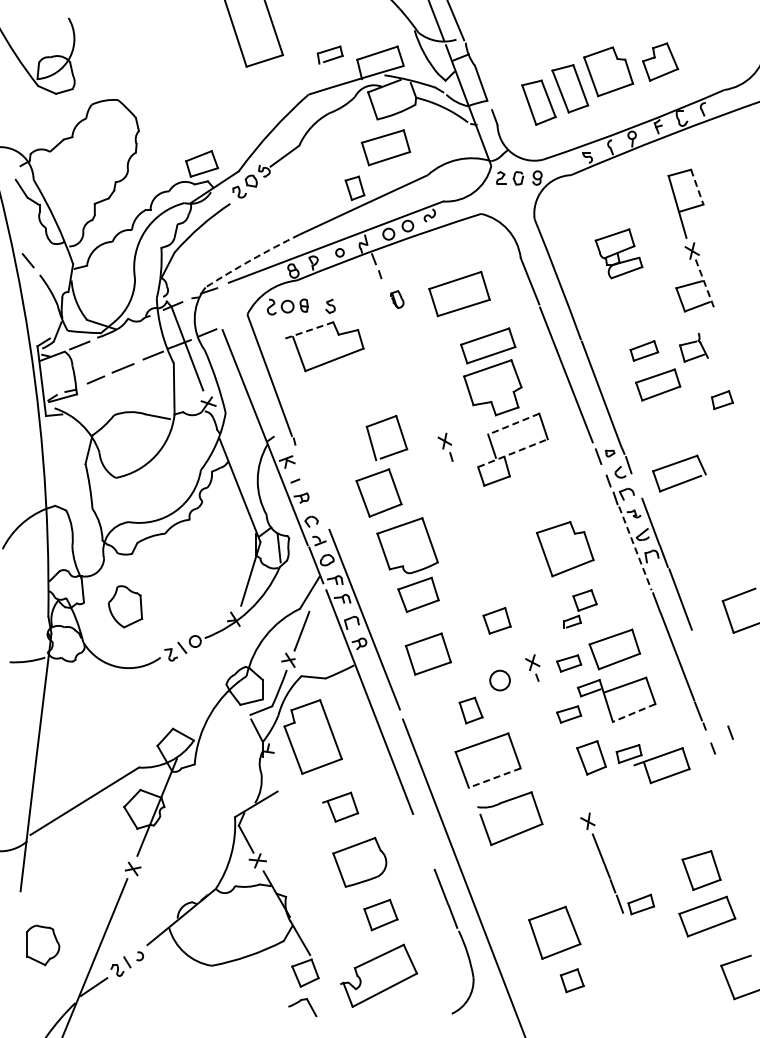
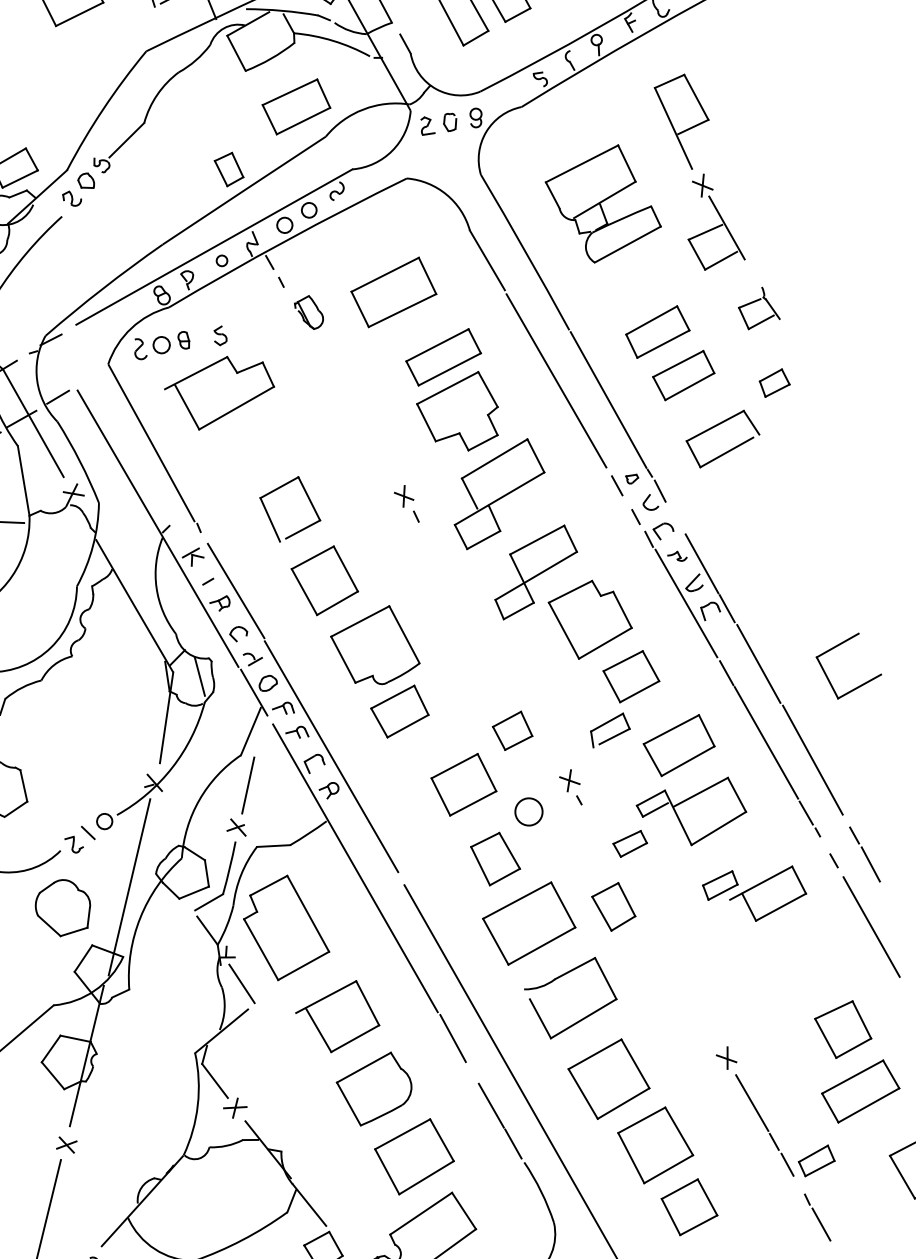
part: (385, 147) -> (295, 106), moved
line: (697, 187) -> (696, 97), dashed -> solid
part: (618, 253) -> (602, 204), size x1.67
arc: (251, 259) -> (102, 288), dashed -> solid
line: (705, 284) -> (727, 228), dashed -> solid
part: (397, 299) -> (310, 312), size x1.43
line: (309, 330) -> (196, 373), dashed -> solid
part: (693, 347) -> (757, 307), moved
part: (644, 350) -> (658, 331), size x1.67
line: (513, 424) -> (494, 459), dashed -> solid
part: (400, 432) -> (307, 498), moved
line: (512, 453) -> (499, 499), dashed -> solid
part: (683, 481) -> (730, 448), moved
line: (314, 490) -> (236, 590), added
part: (530, 509) -> (535, 572), added
line: (635, 548) -> (686, 603), dashed -> solid
part: (580, 608) -> (623, 696), size x1.67
part: (427, 653) -> (462, 784), moved
part: (569, 663) -> (620, 774), removed
line: (708, 674) -> (812, 760), added
line: (205, 691) -> (128, 887), added
part: (155, 698) -> (62, 907), added
part: (470, 710) -> (494, 858), size x1.43
line: (633, 713) -> (717, 829), dashed -> solid
line: (738, 755) -> (870, 865), added
part: (591, 757) -> (613, 906), moved
line: (276, 772) -> (242, 983), added
line: (494, 778) -> (541, 946), dashed -> solid
line: (732, 799) -> (870, 926), added
part: (340, 807) -> (337, 1018), size x1.67
line: (420, 834) -> (452, 1038), added
part: (607, 868) -> (763, 1118), moved
part: (528, 880) -> (609, 1079), added
part: (380, 914) -> (413, 1156), size x1.67
part: (572, 980) -> (689, 1206), size x1.67
line: (662, 1001) -> (817, 1216), added

